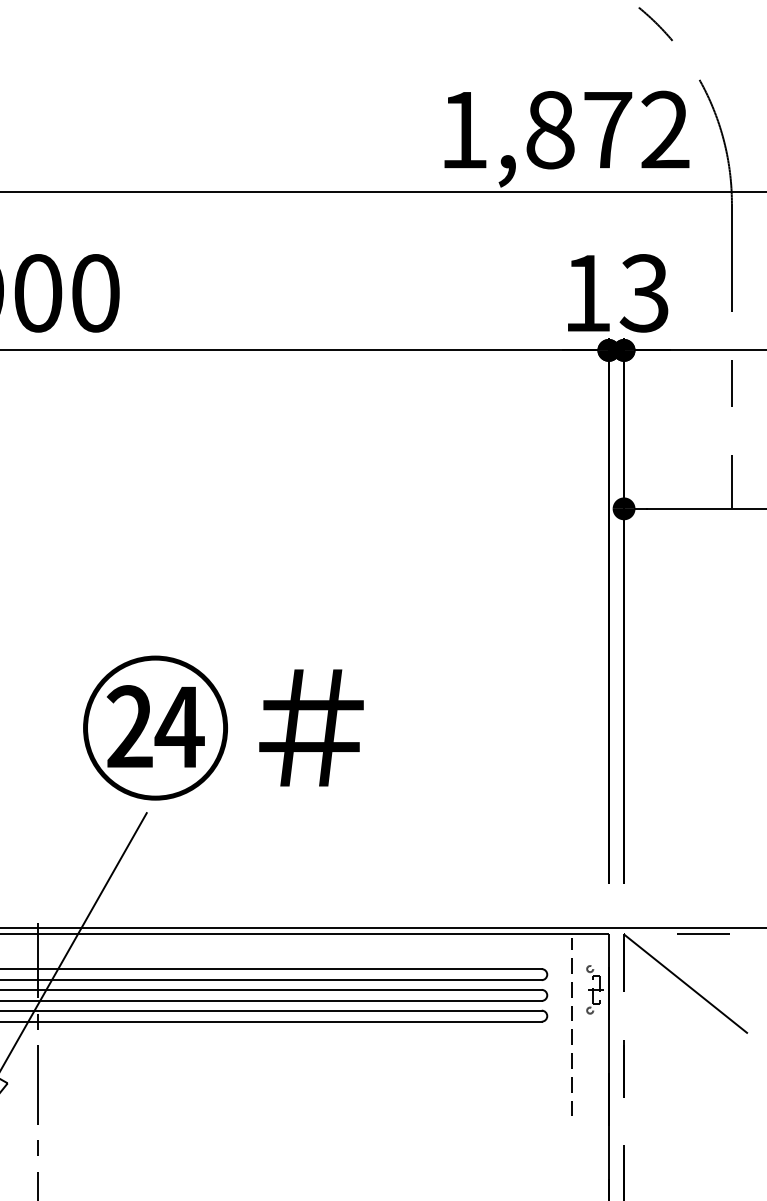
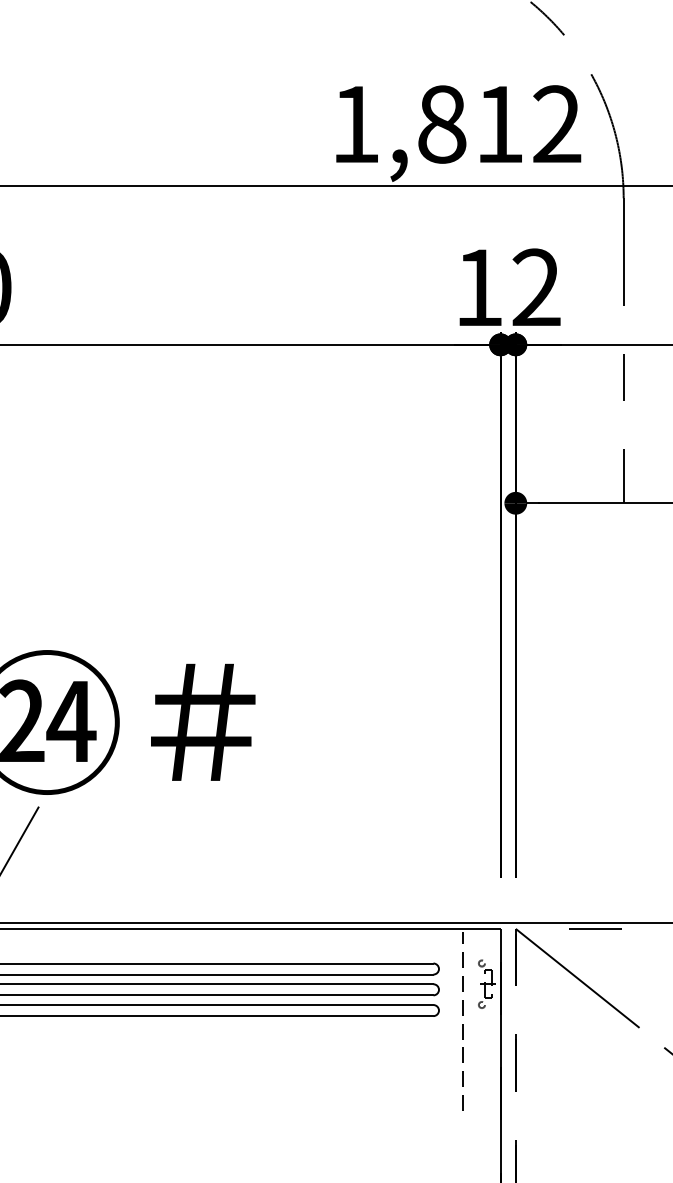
text: (608, 130) -> (500, 124), 1,872 -> 1,812
text: (643, 293) -> (535, 287), 13 -> 12

